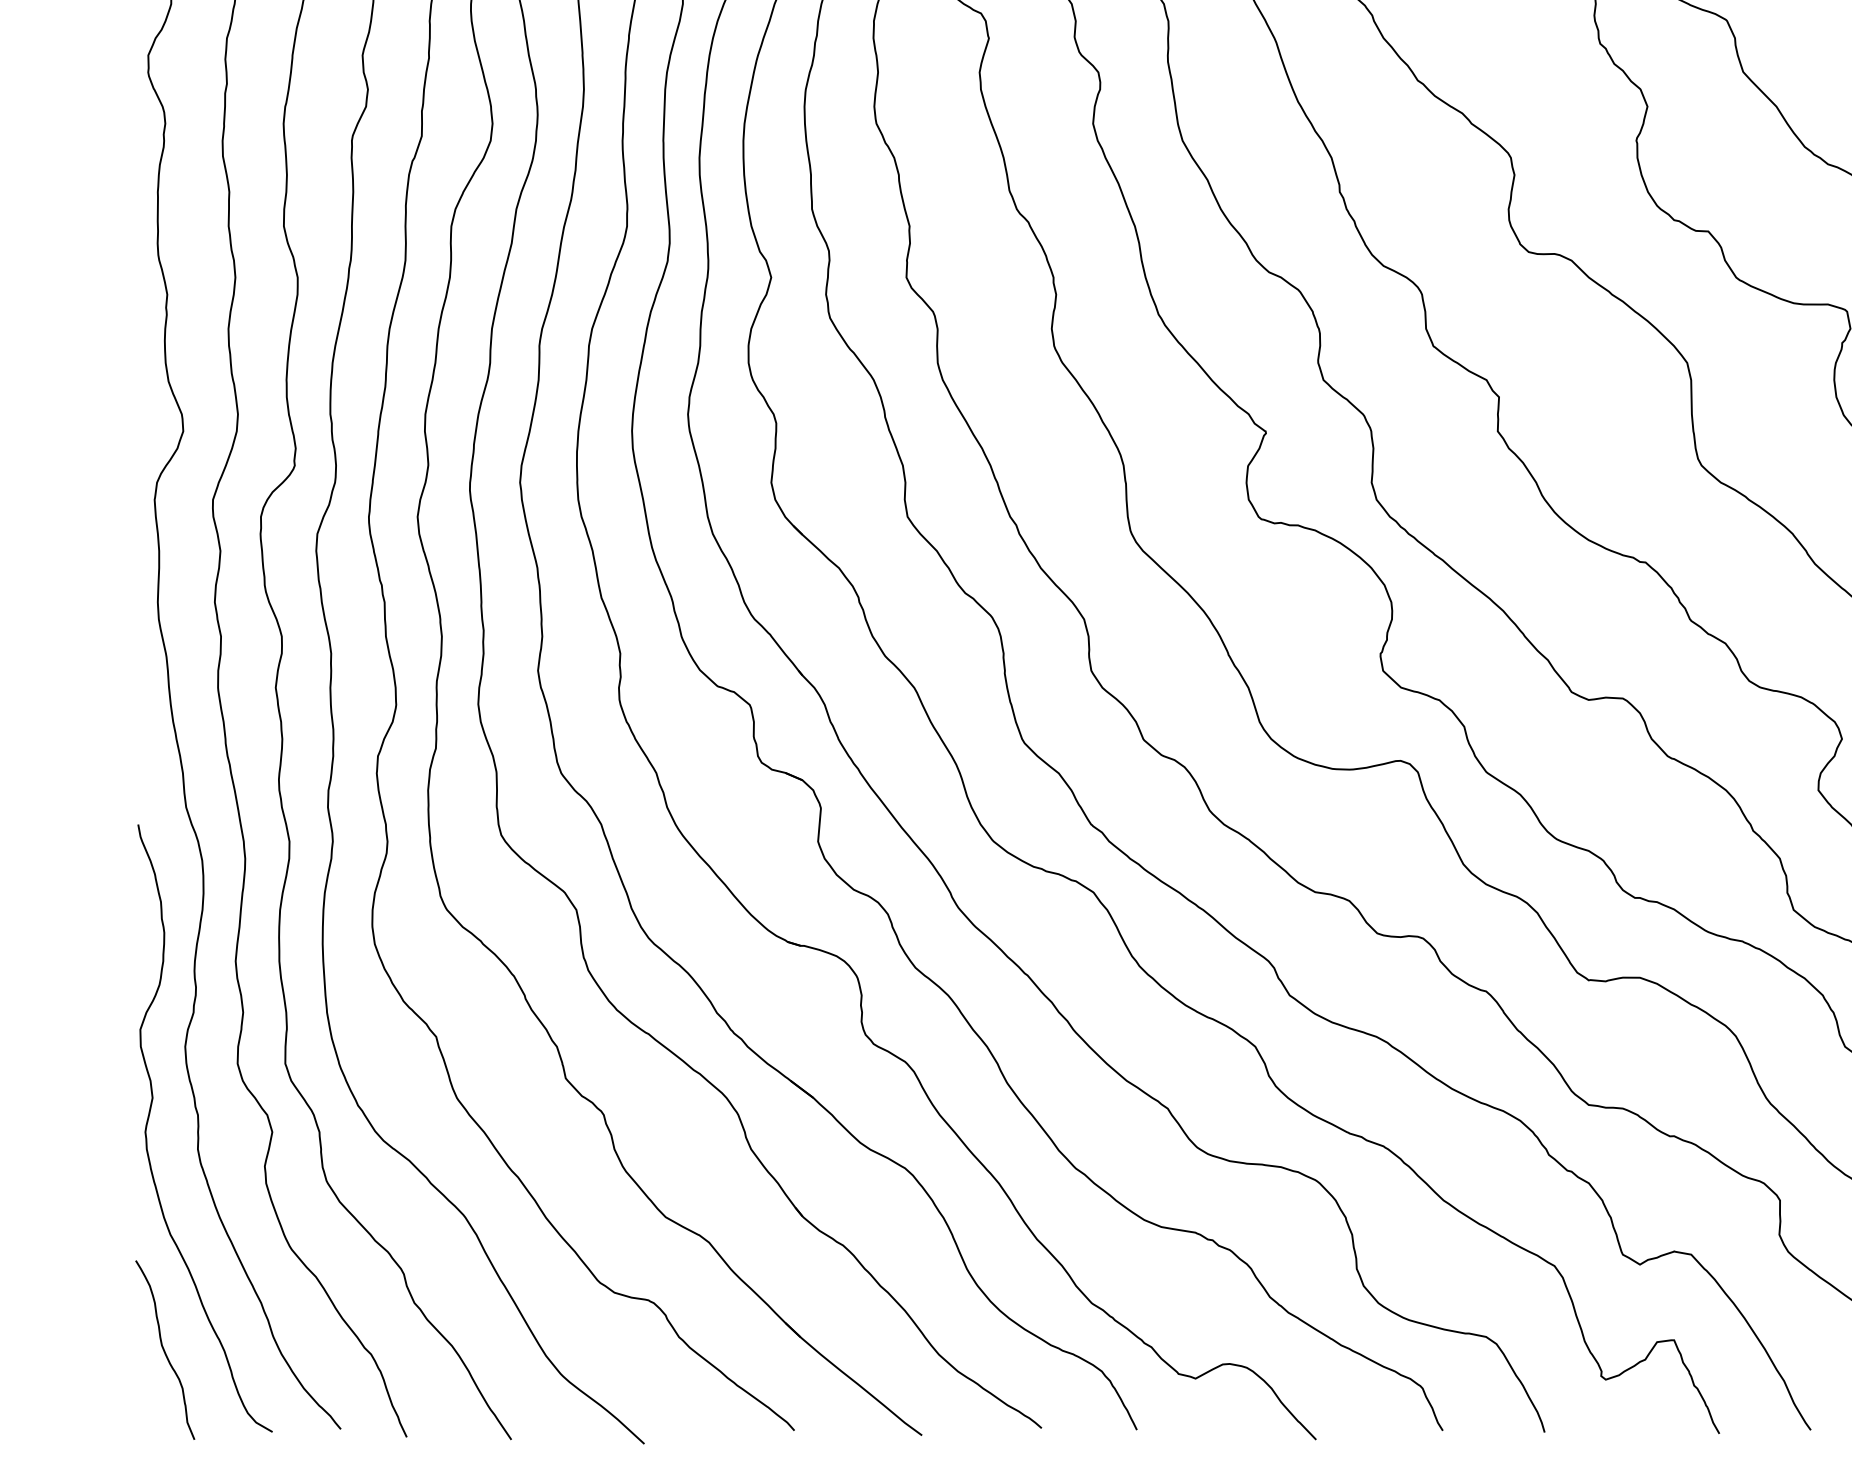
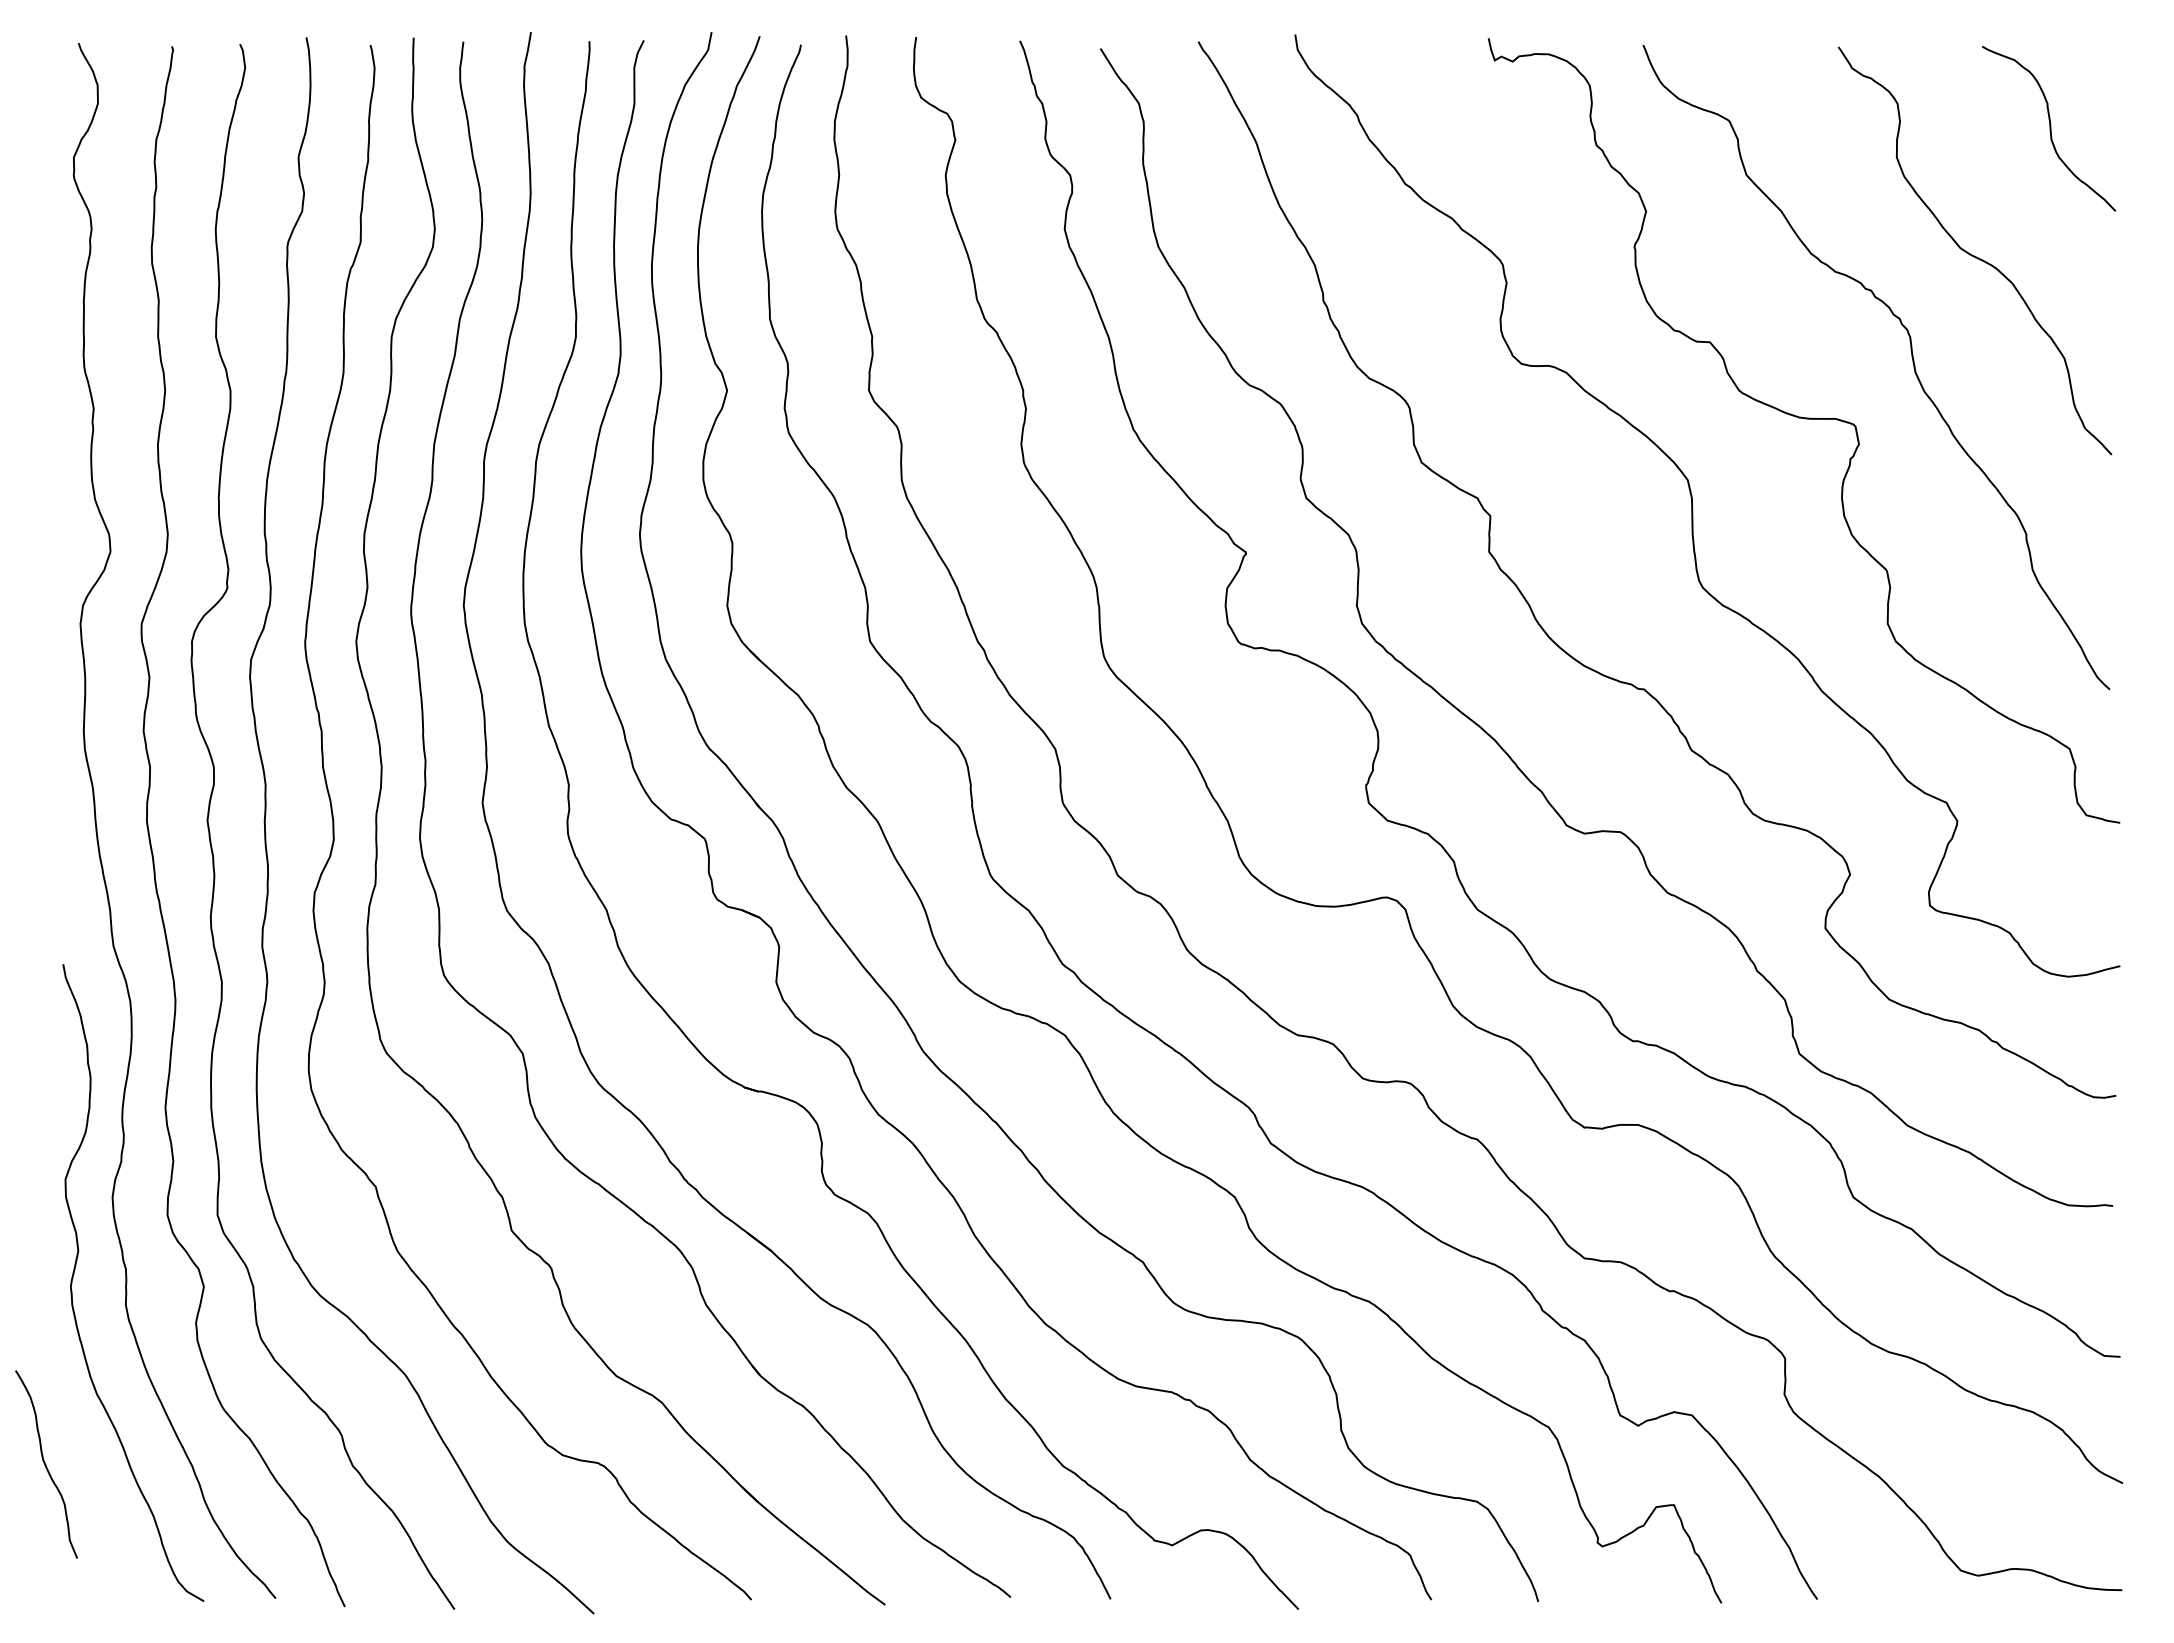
curve: (165, 1350) -> (46, 1464), moved

